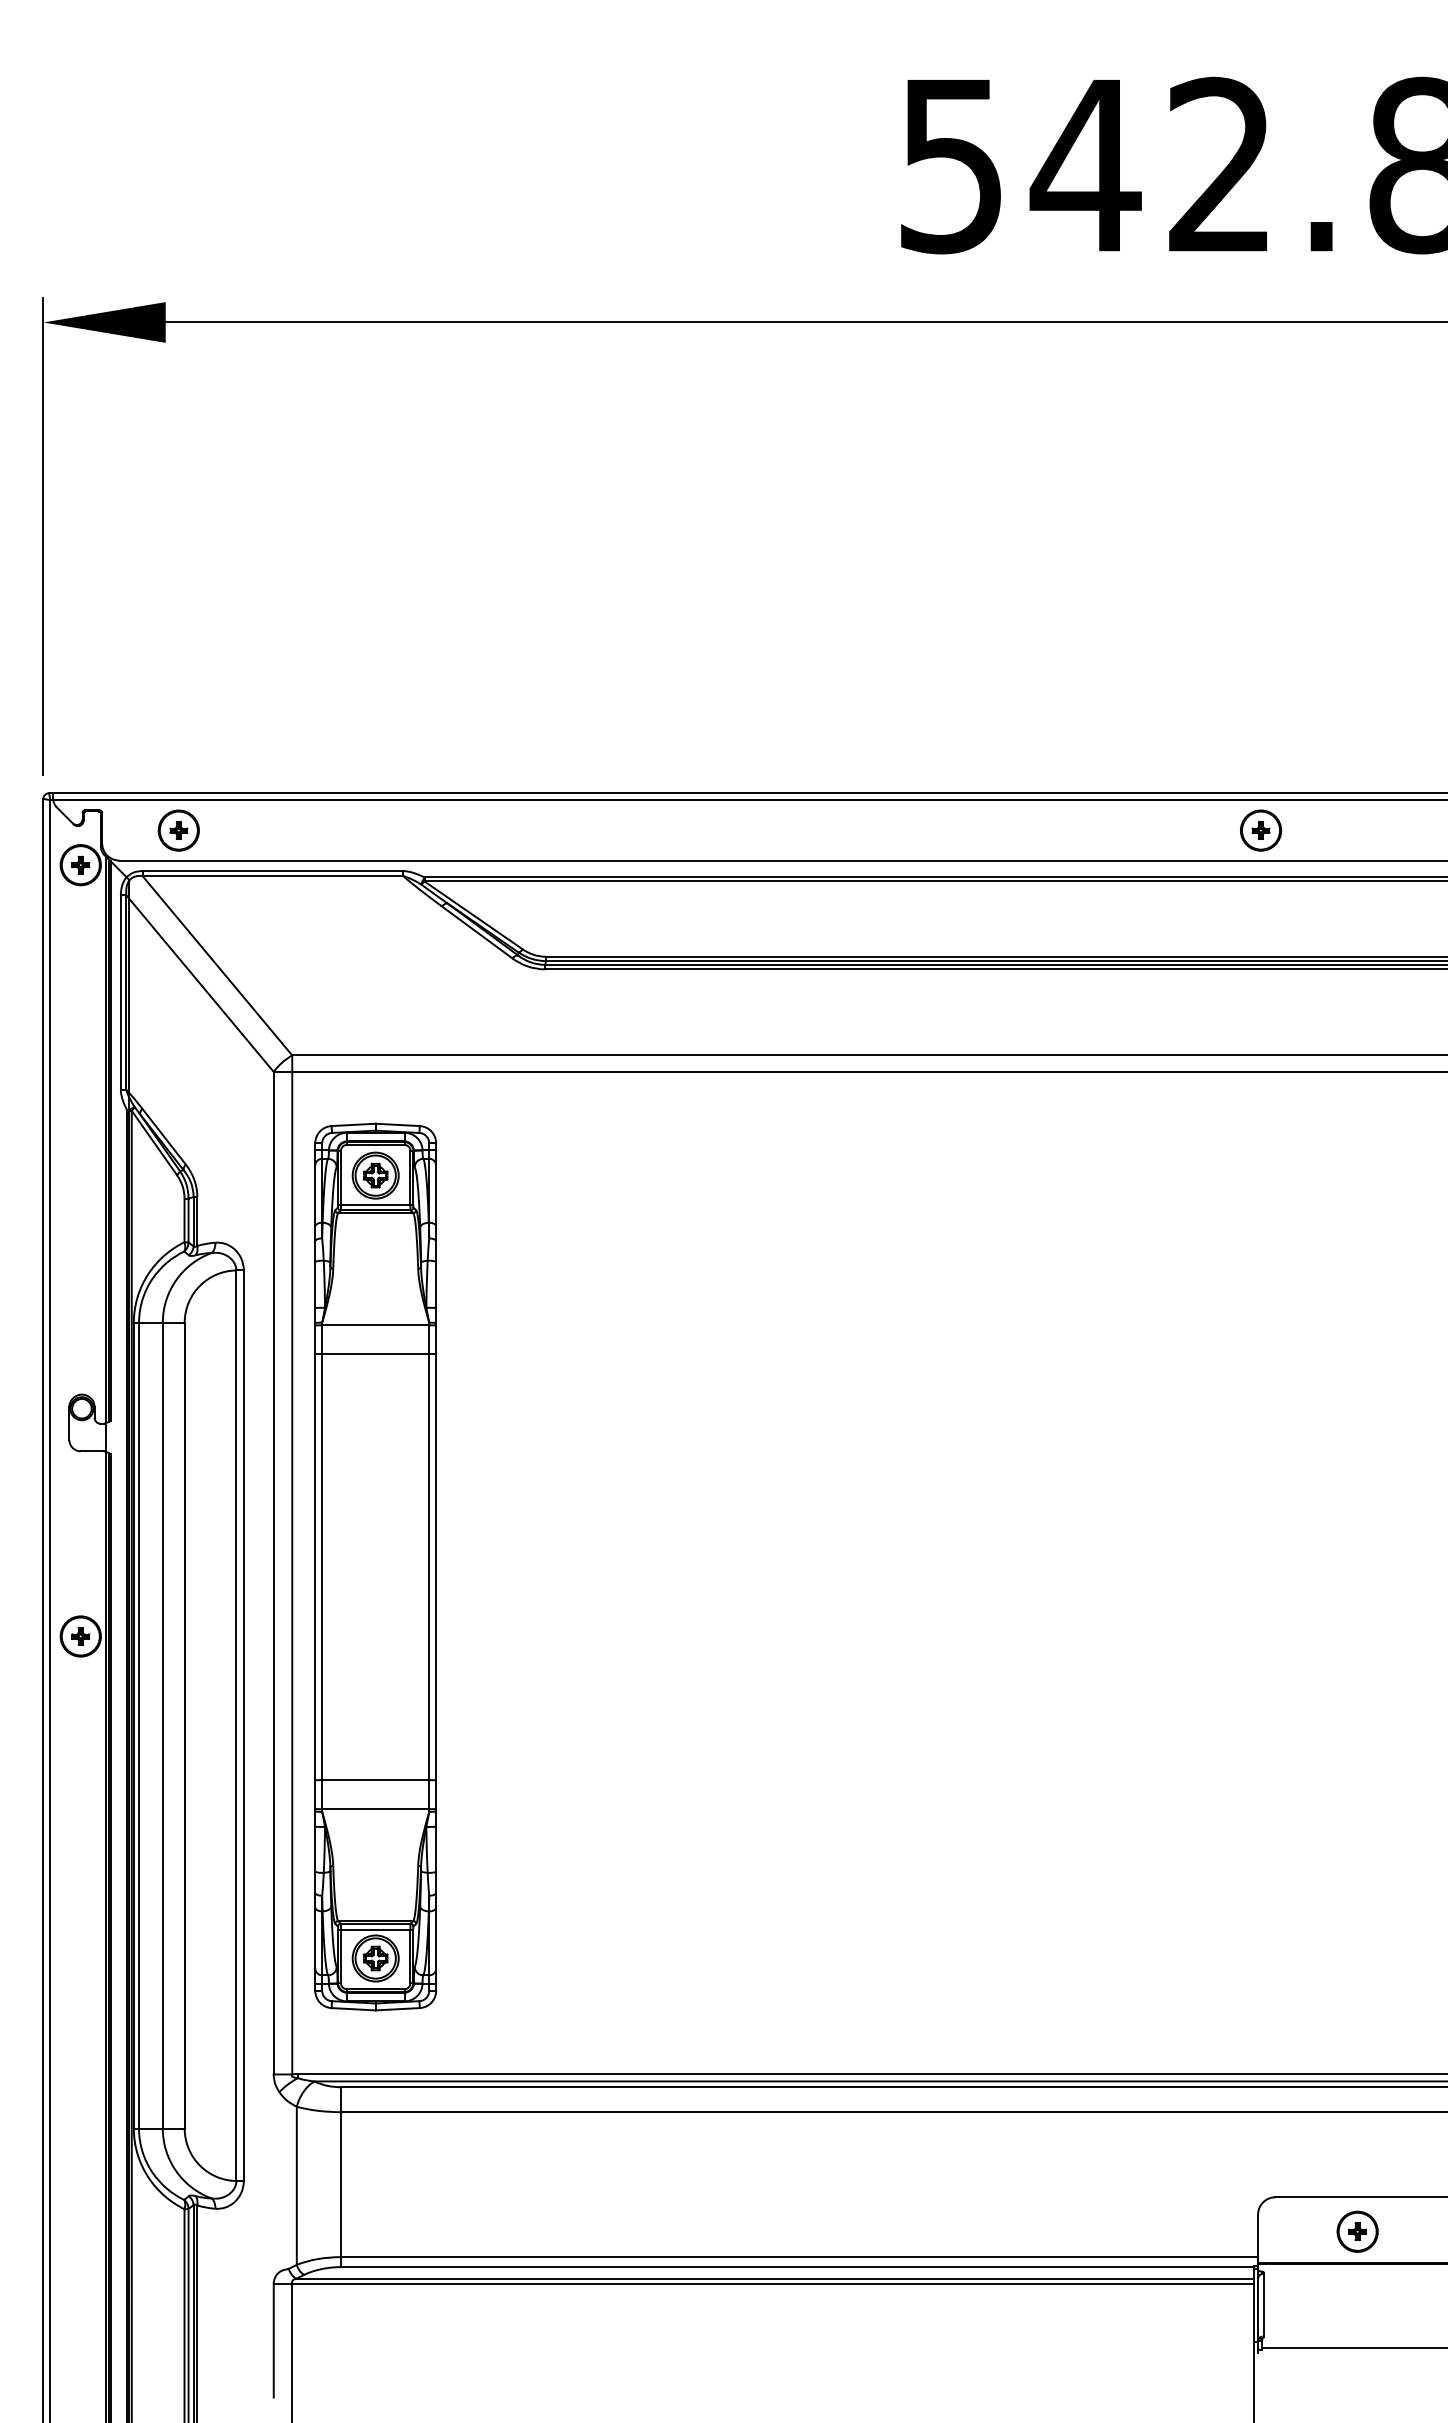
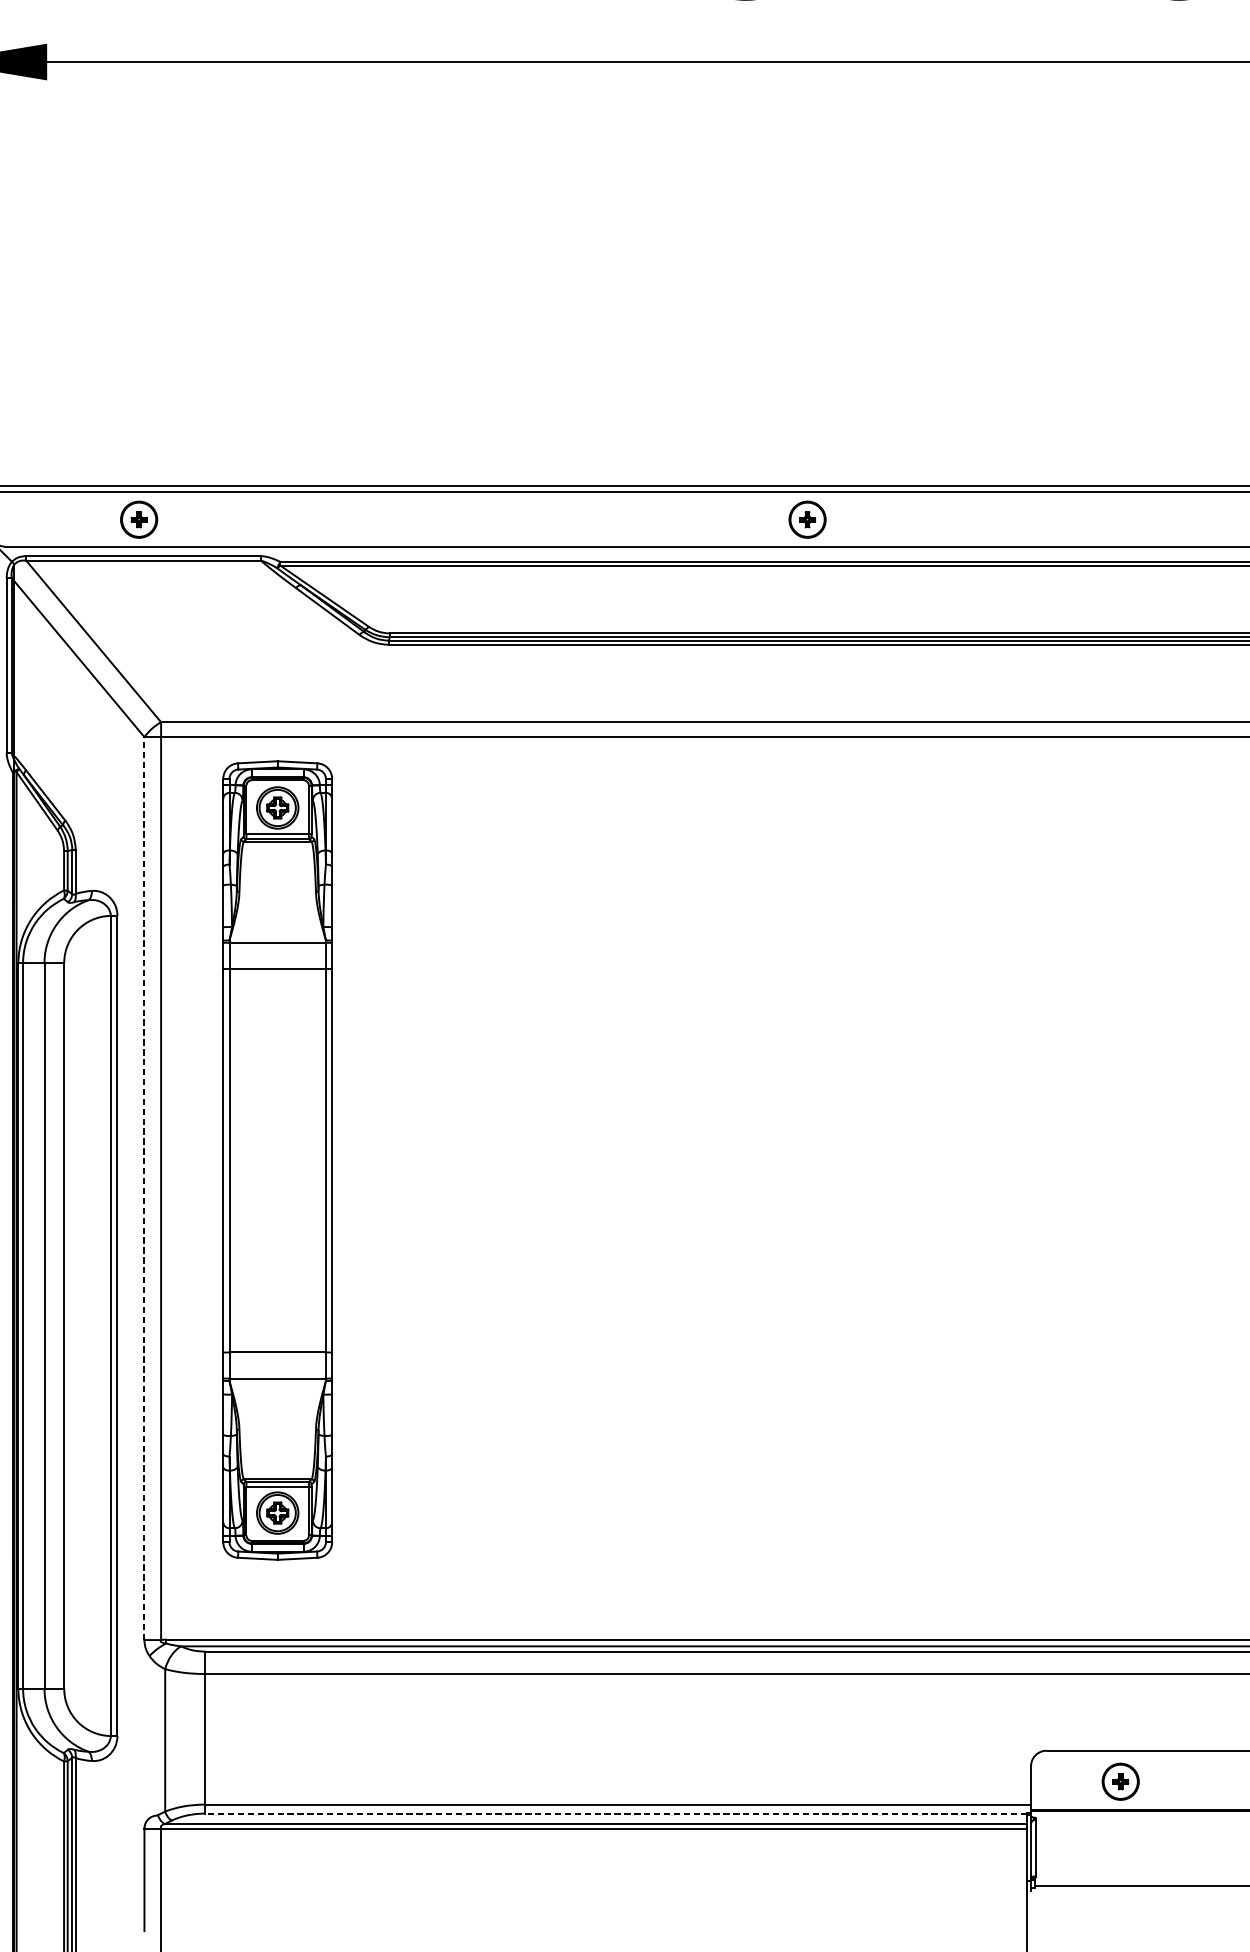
part: (178, 830) -> (138, 519), moved
part: (1261, 830) -> (808, 519), moved
part: (375, 1566) -> (277, 1160), moved
line: (273, 1572) -> (144, 1187), solid -> dashed
line: (796, 2267) -> (615, 1813), solid -> dashed

